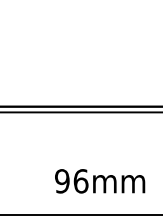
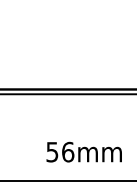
text: (62, 180) -> (52, 151), 96mm -> 56mm

